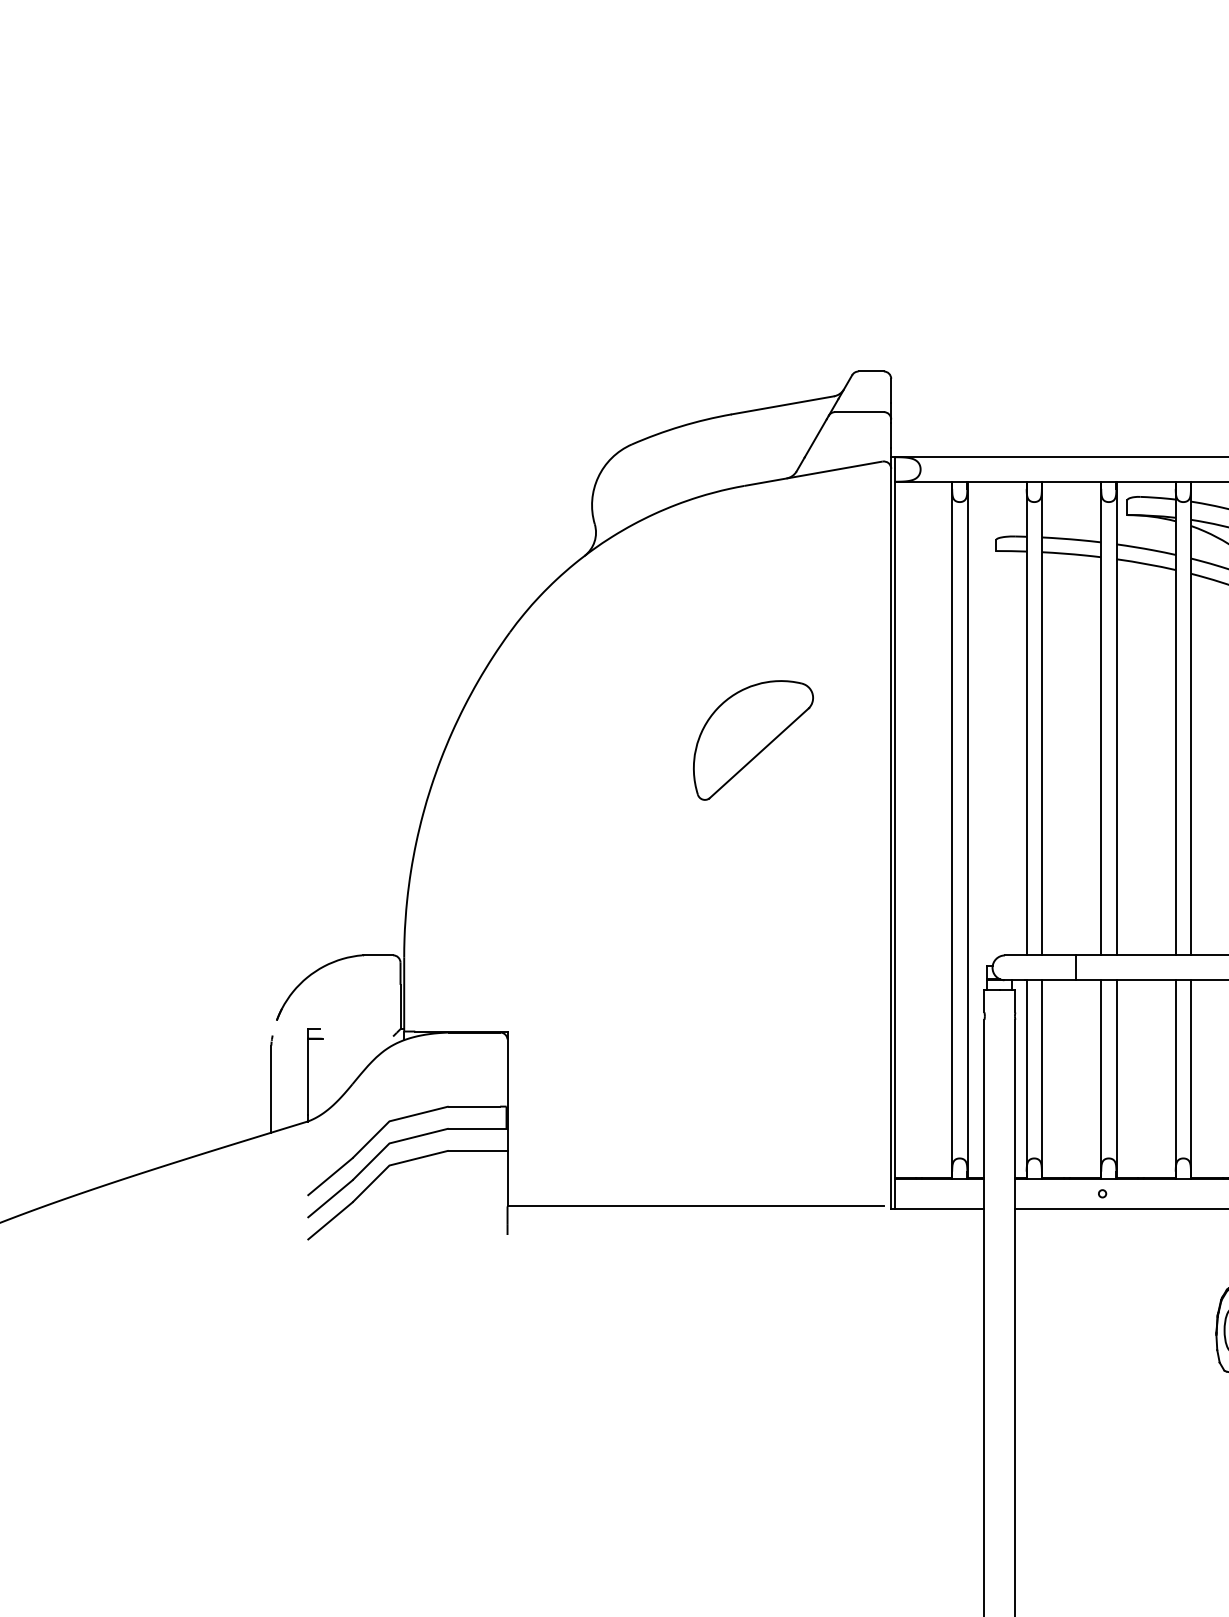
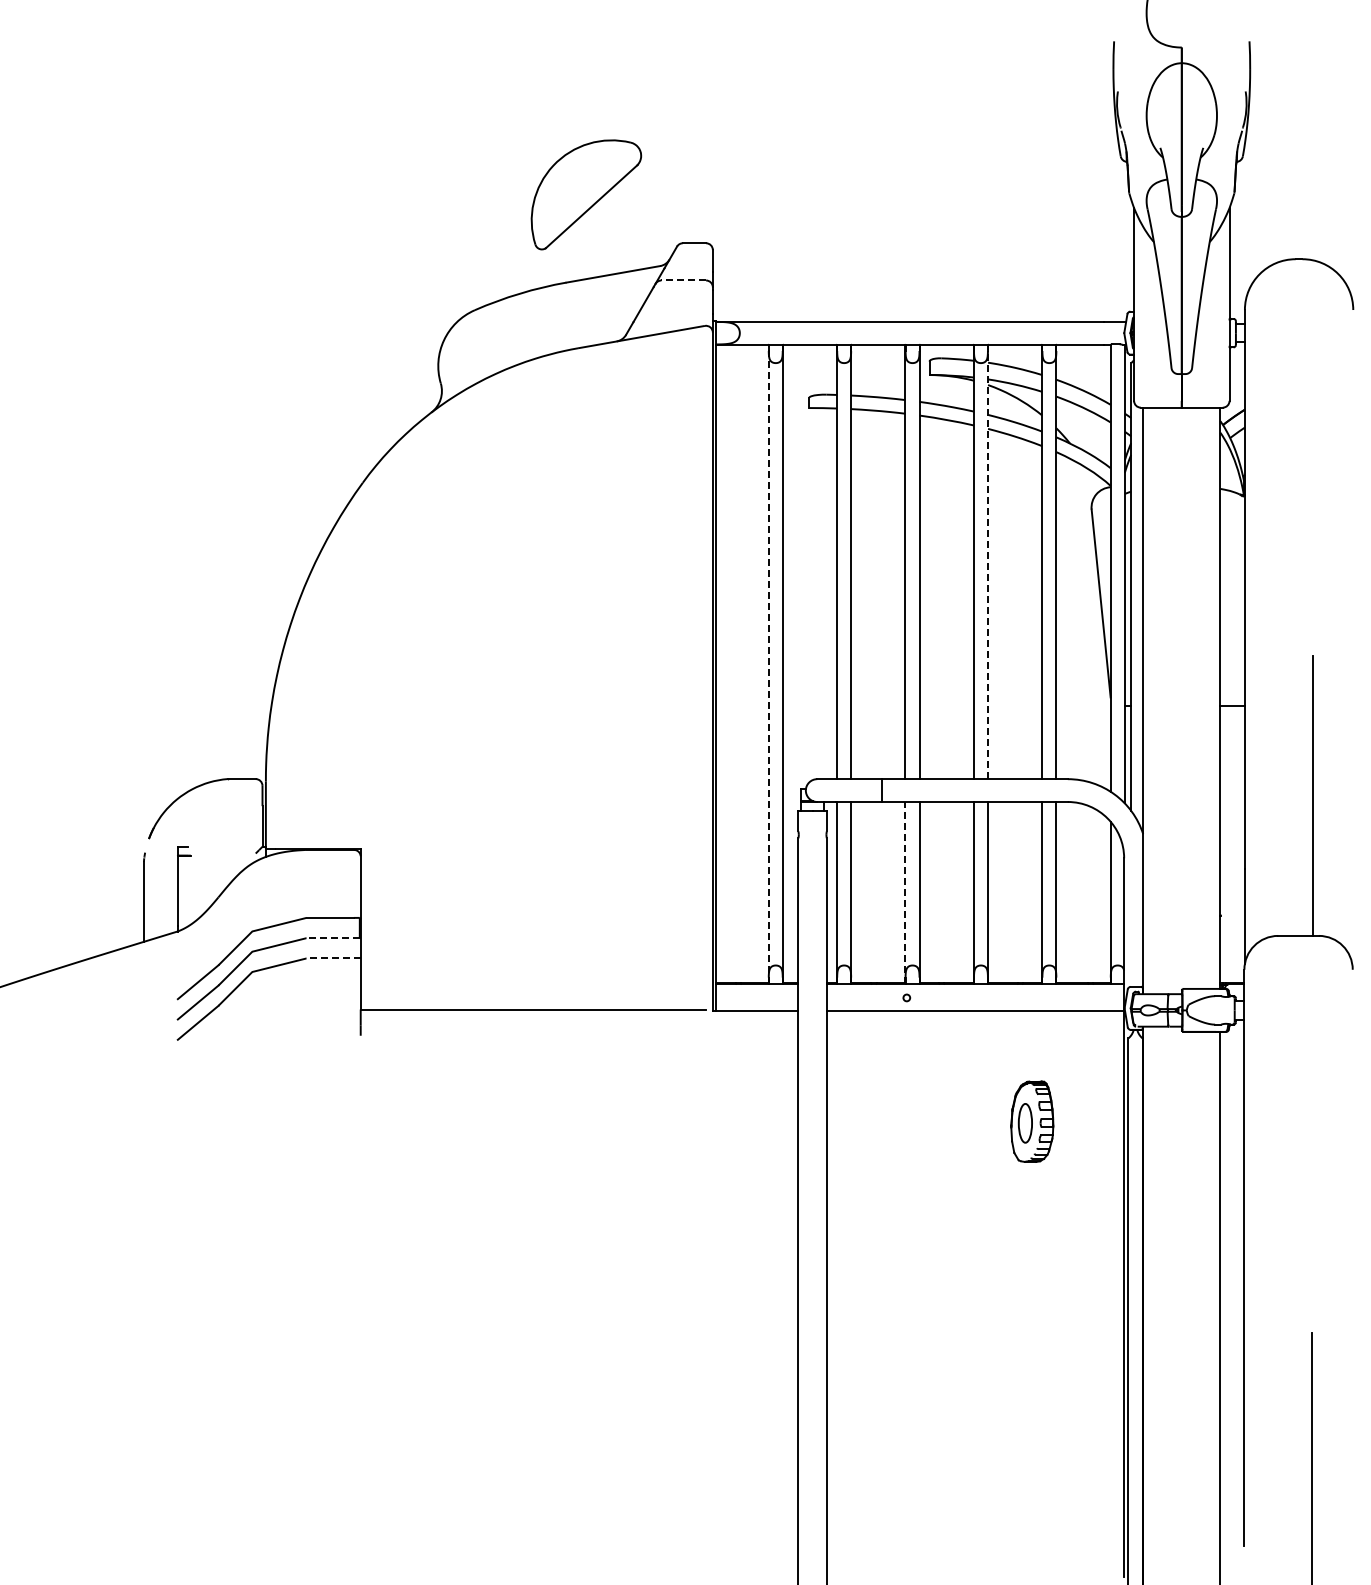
line: (859, 412) -> (683, 280), solid -> dashed
line: (1191, 718) -> (988, 561), solid -> dashed
part: (753, 740) -> (586, 194), moved
line: (951, 830) -> (768, 664), solid -> dashed
line: (1101, 1078) -> (905, 892), solid -> dashed
line: (477, 1129) -> (333, 938), solid -> dashed
line: (477, 1150) -> (333, 958), solid -> dashed

